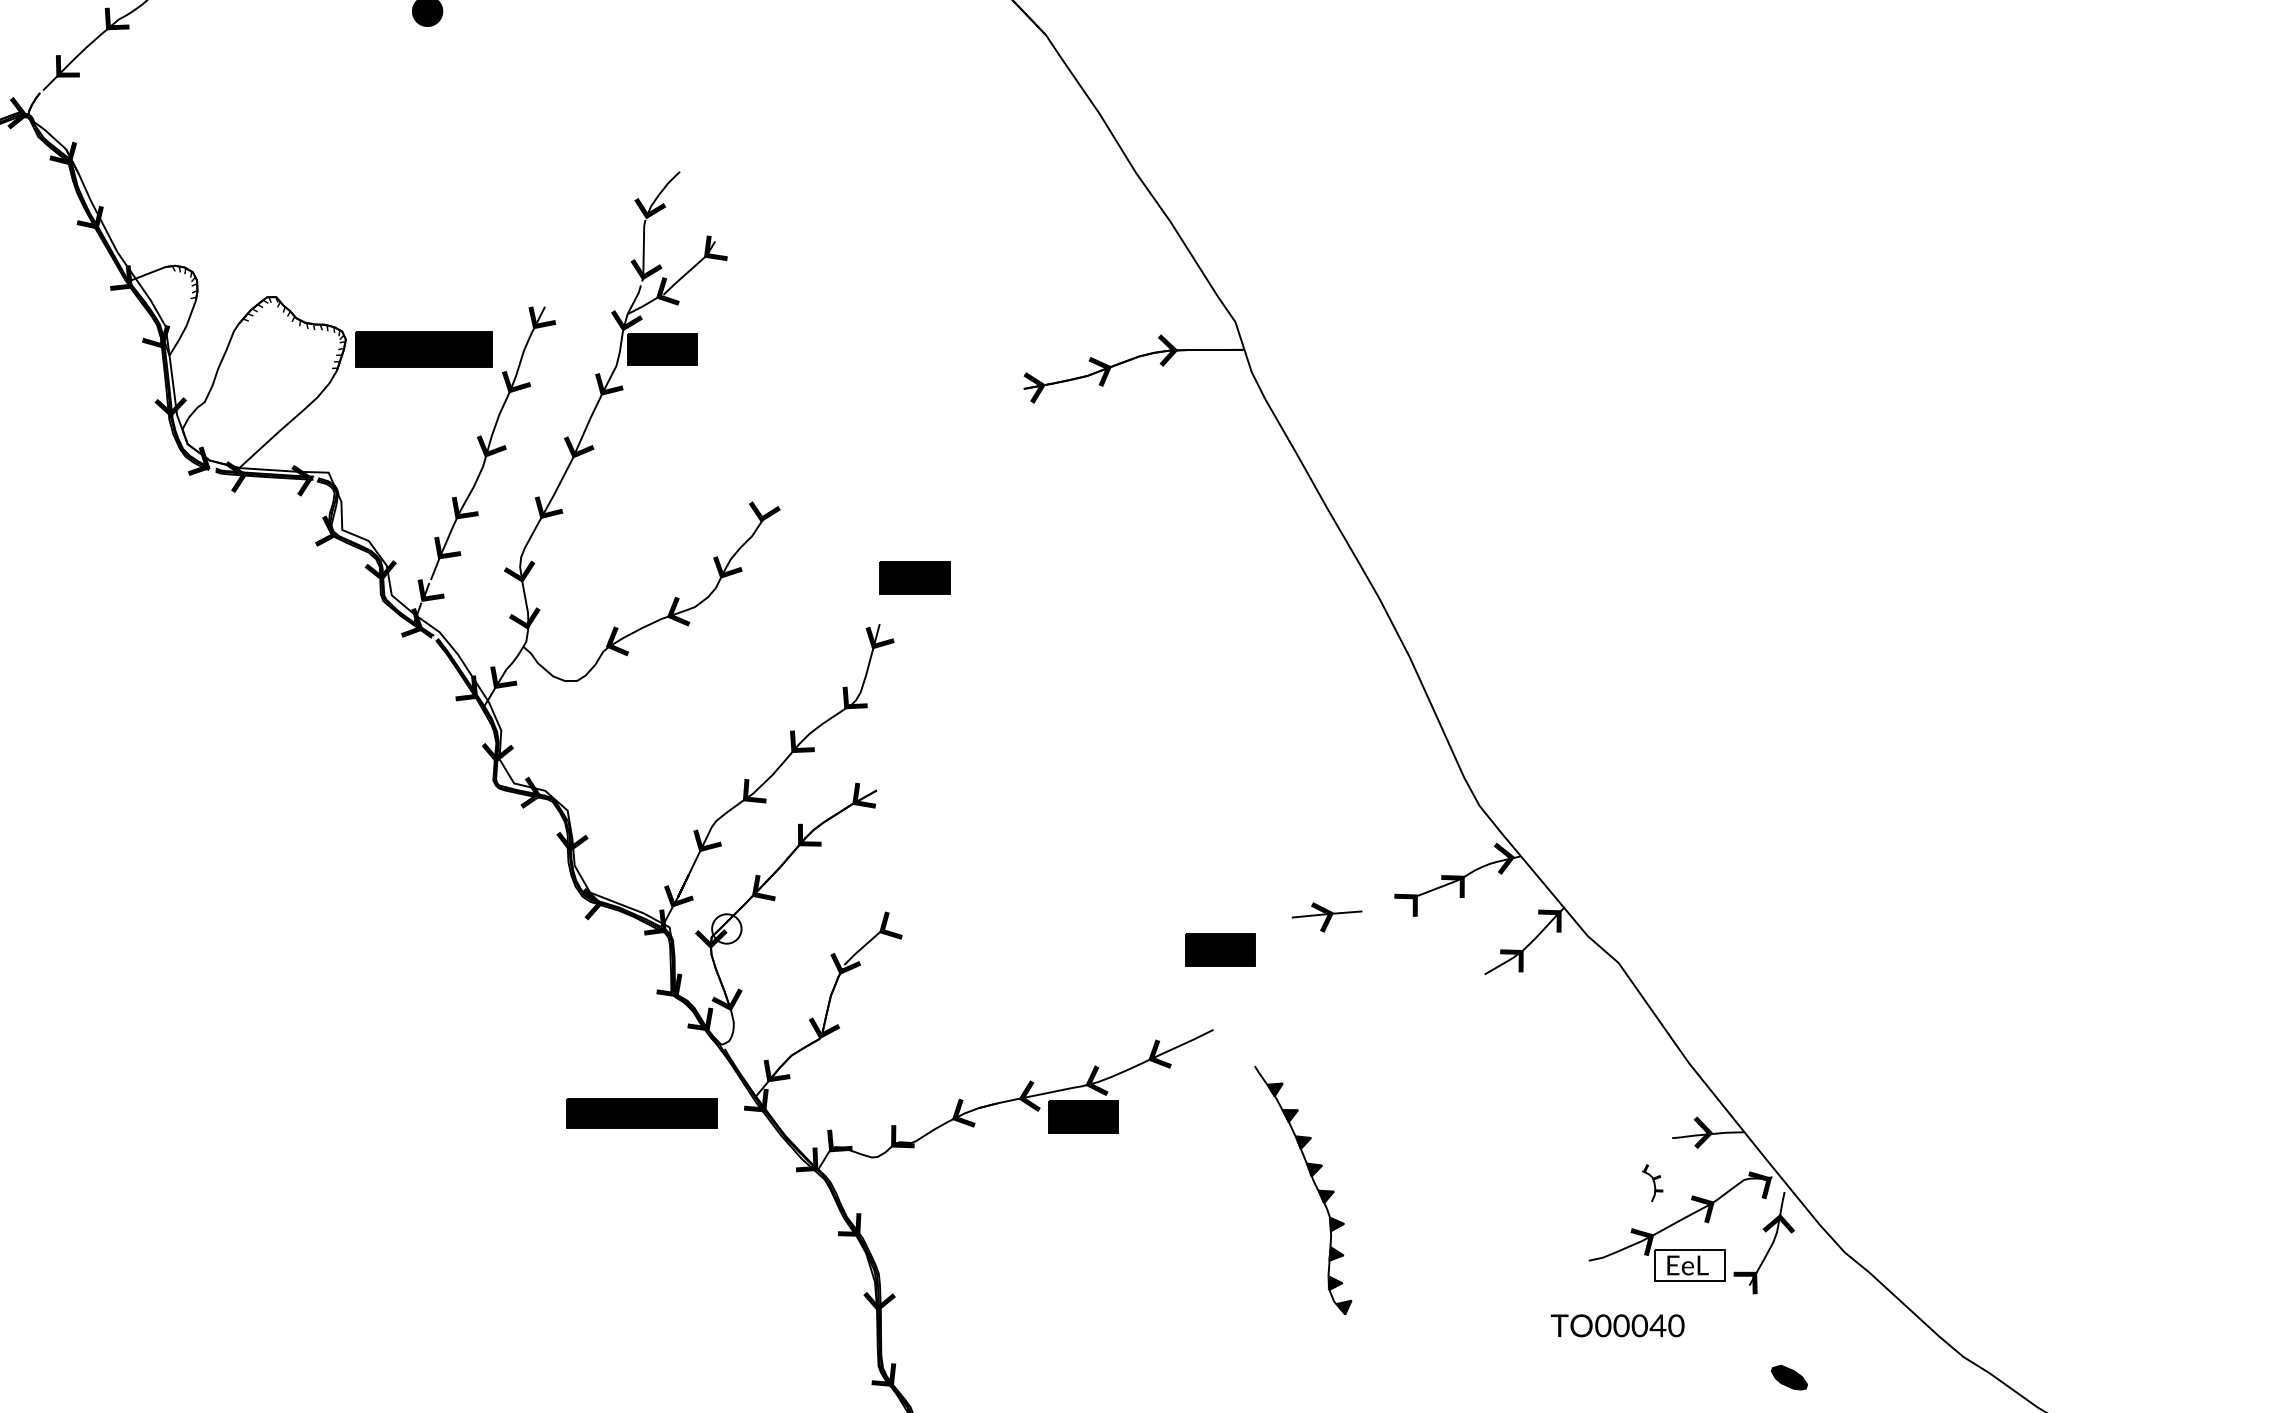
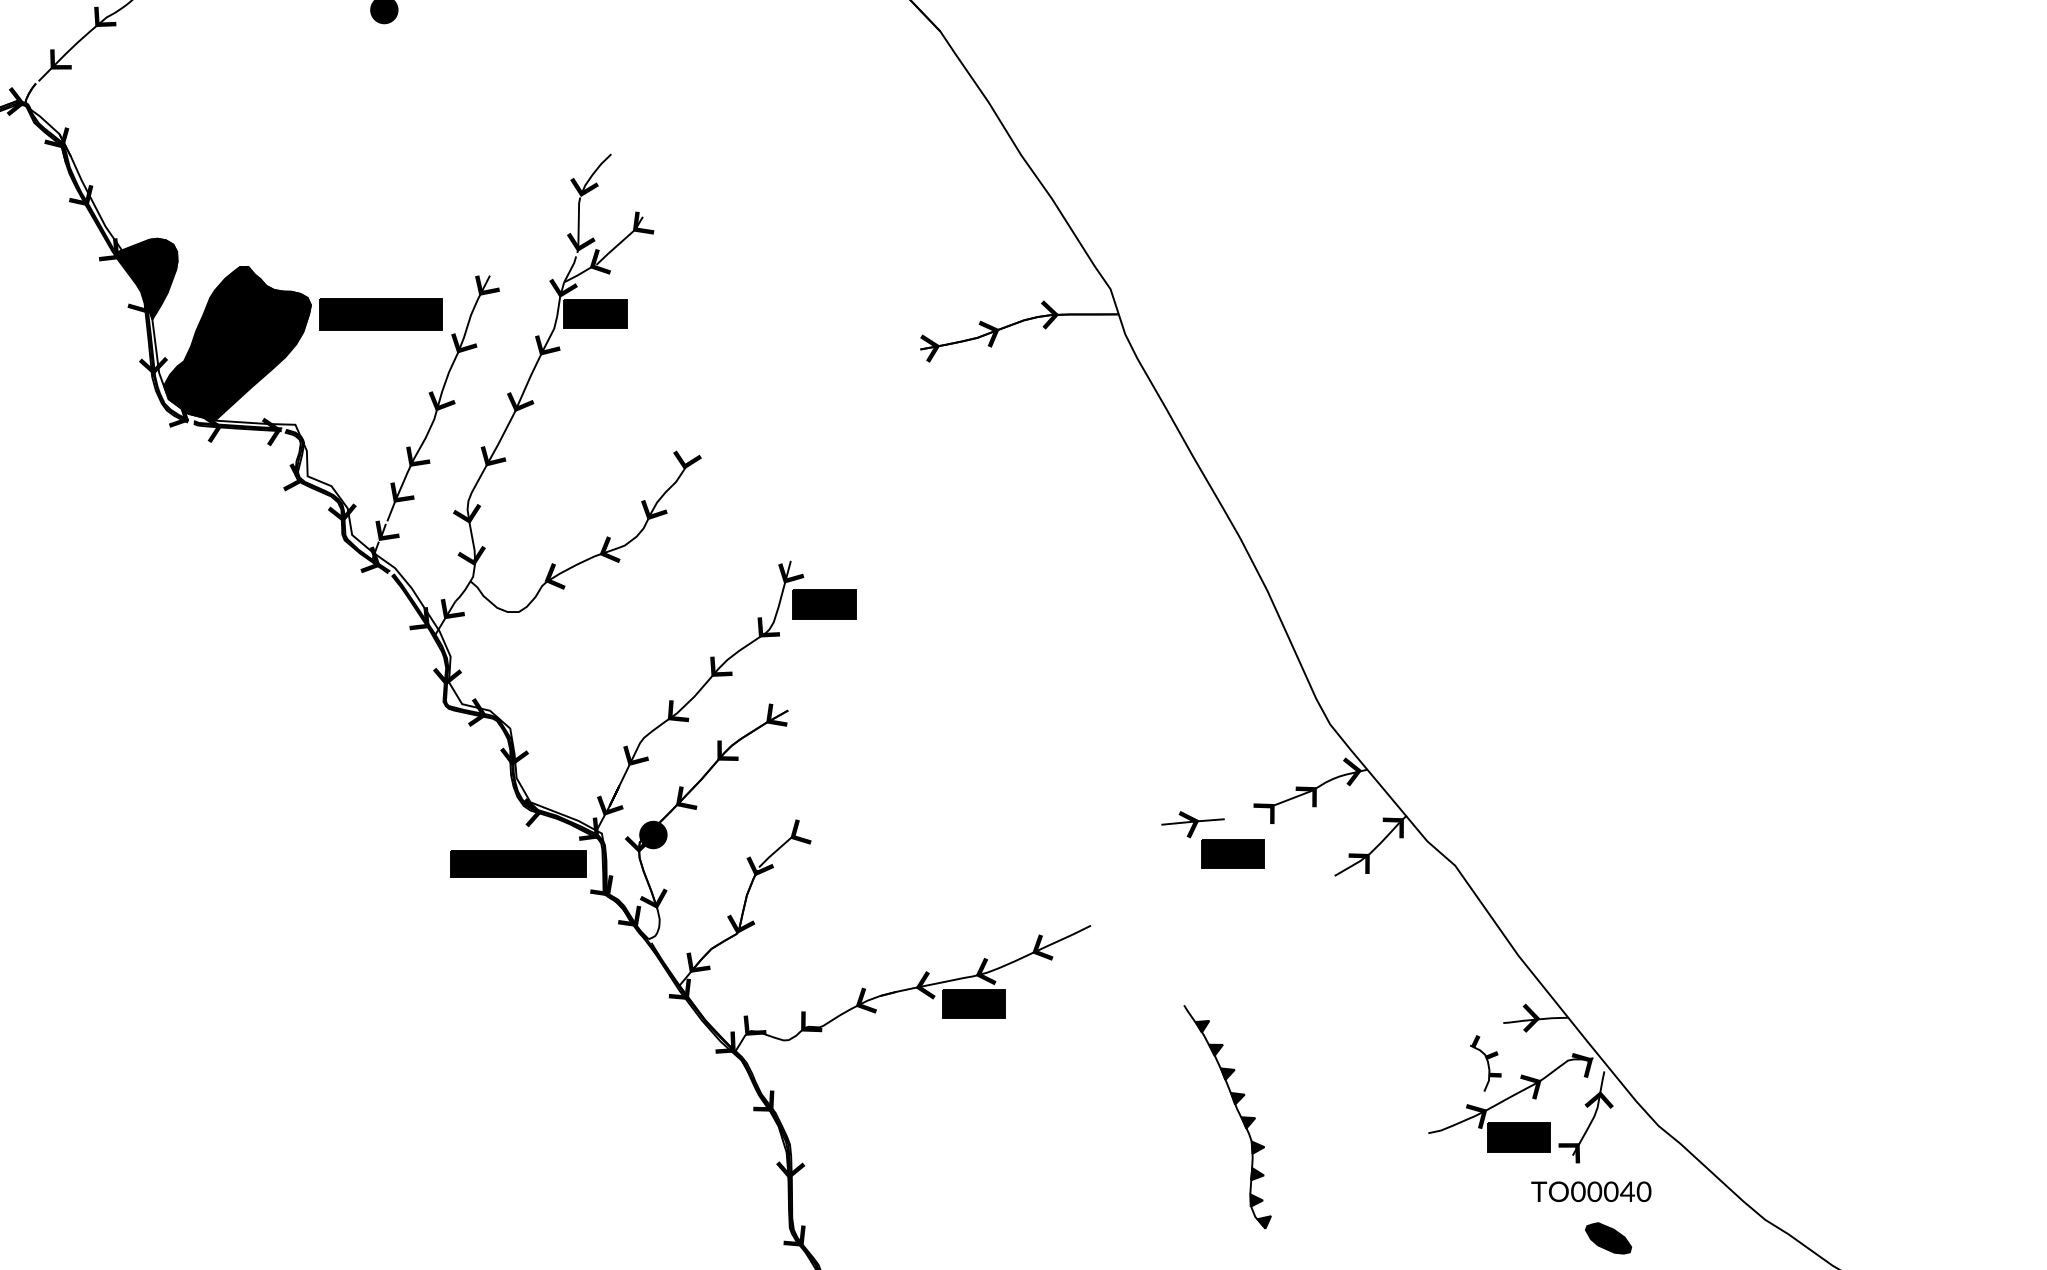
fill: (163, 309) -> (146, 278), added
fill: (264, 382) -> (237, 343), added
part: (914, 578) -> (824, 604), moved
fill: (726, 928) -> (653, 834), added
part: (1219, 949) -> (1232, 853), moved
part: (642, 1113) -> (518, 863), moved
part: (1652, 1183) -> (1485, 1063), size x1.67
part: (1314, 1185) -> (1237, 1112), moved
fill: (1690, 1265) -> (1519, 1137), added
text: (1617, 1325) -> (1591, 1191), moved
part: (1789, 1377) -> (1608, 1238), size x1.43

